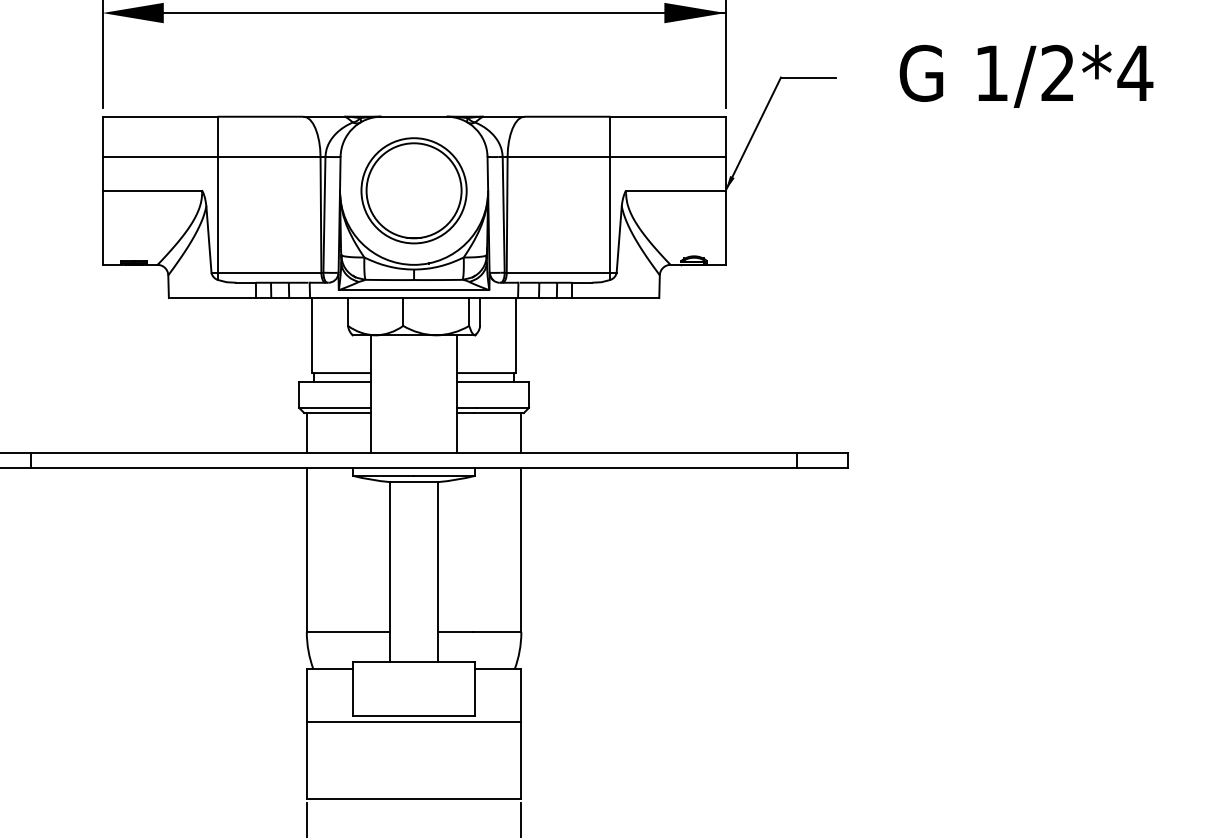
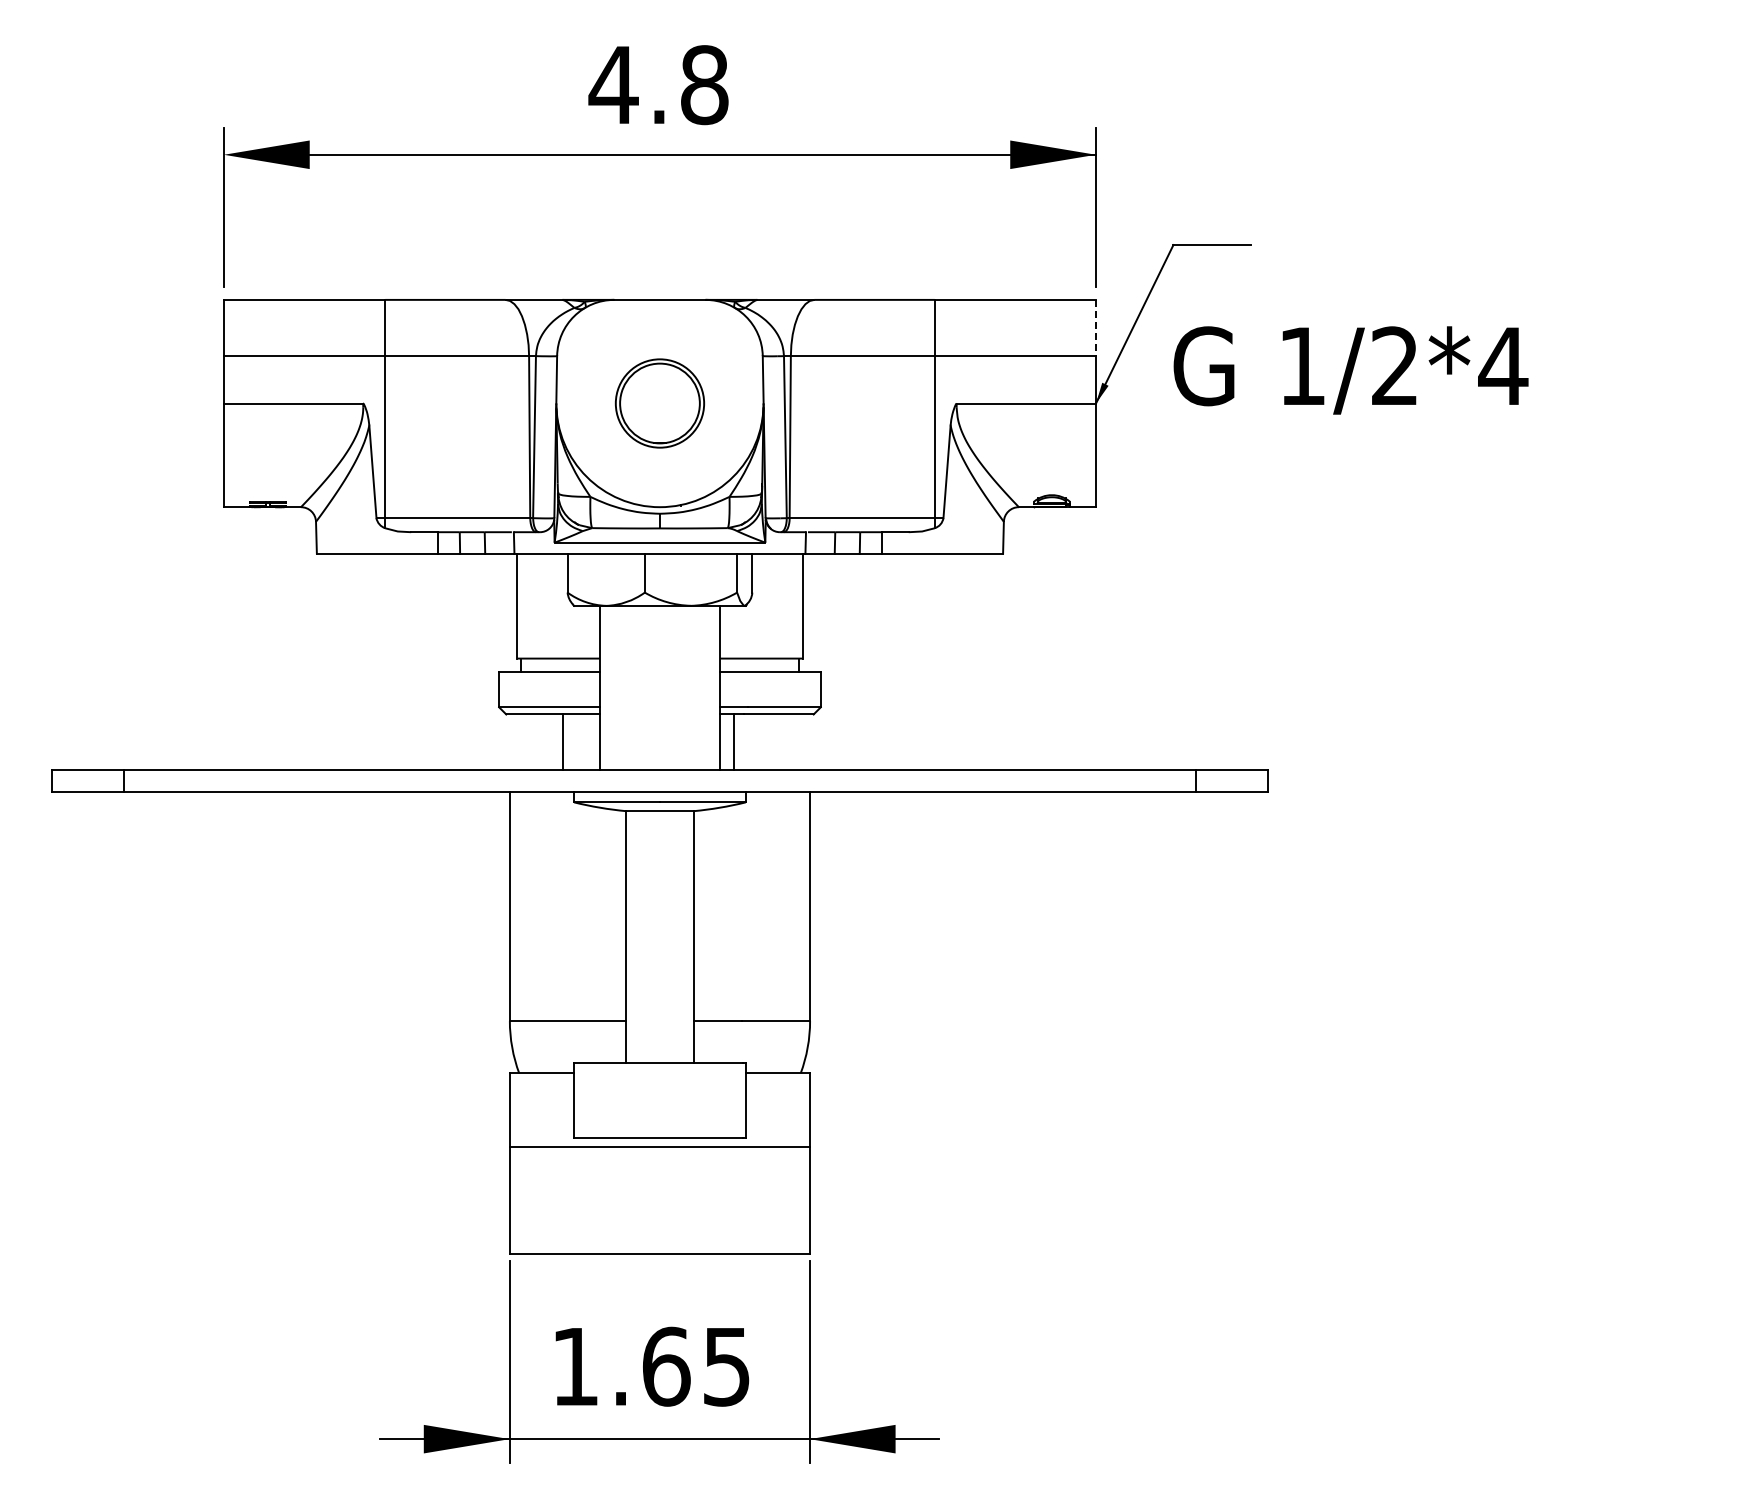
text: (1026, 76) -> (1350, 370), moved
line: (726, 137) -> (1096, 328), solid -> dashed
part: (413, 190) -> (659, 403), size x0.6
line: (306, 433) -> (562, 742), moved
line: (521, 433) -> (734, 742), moved

